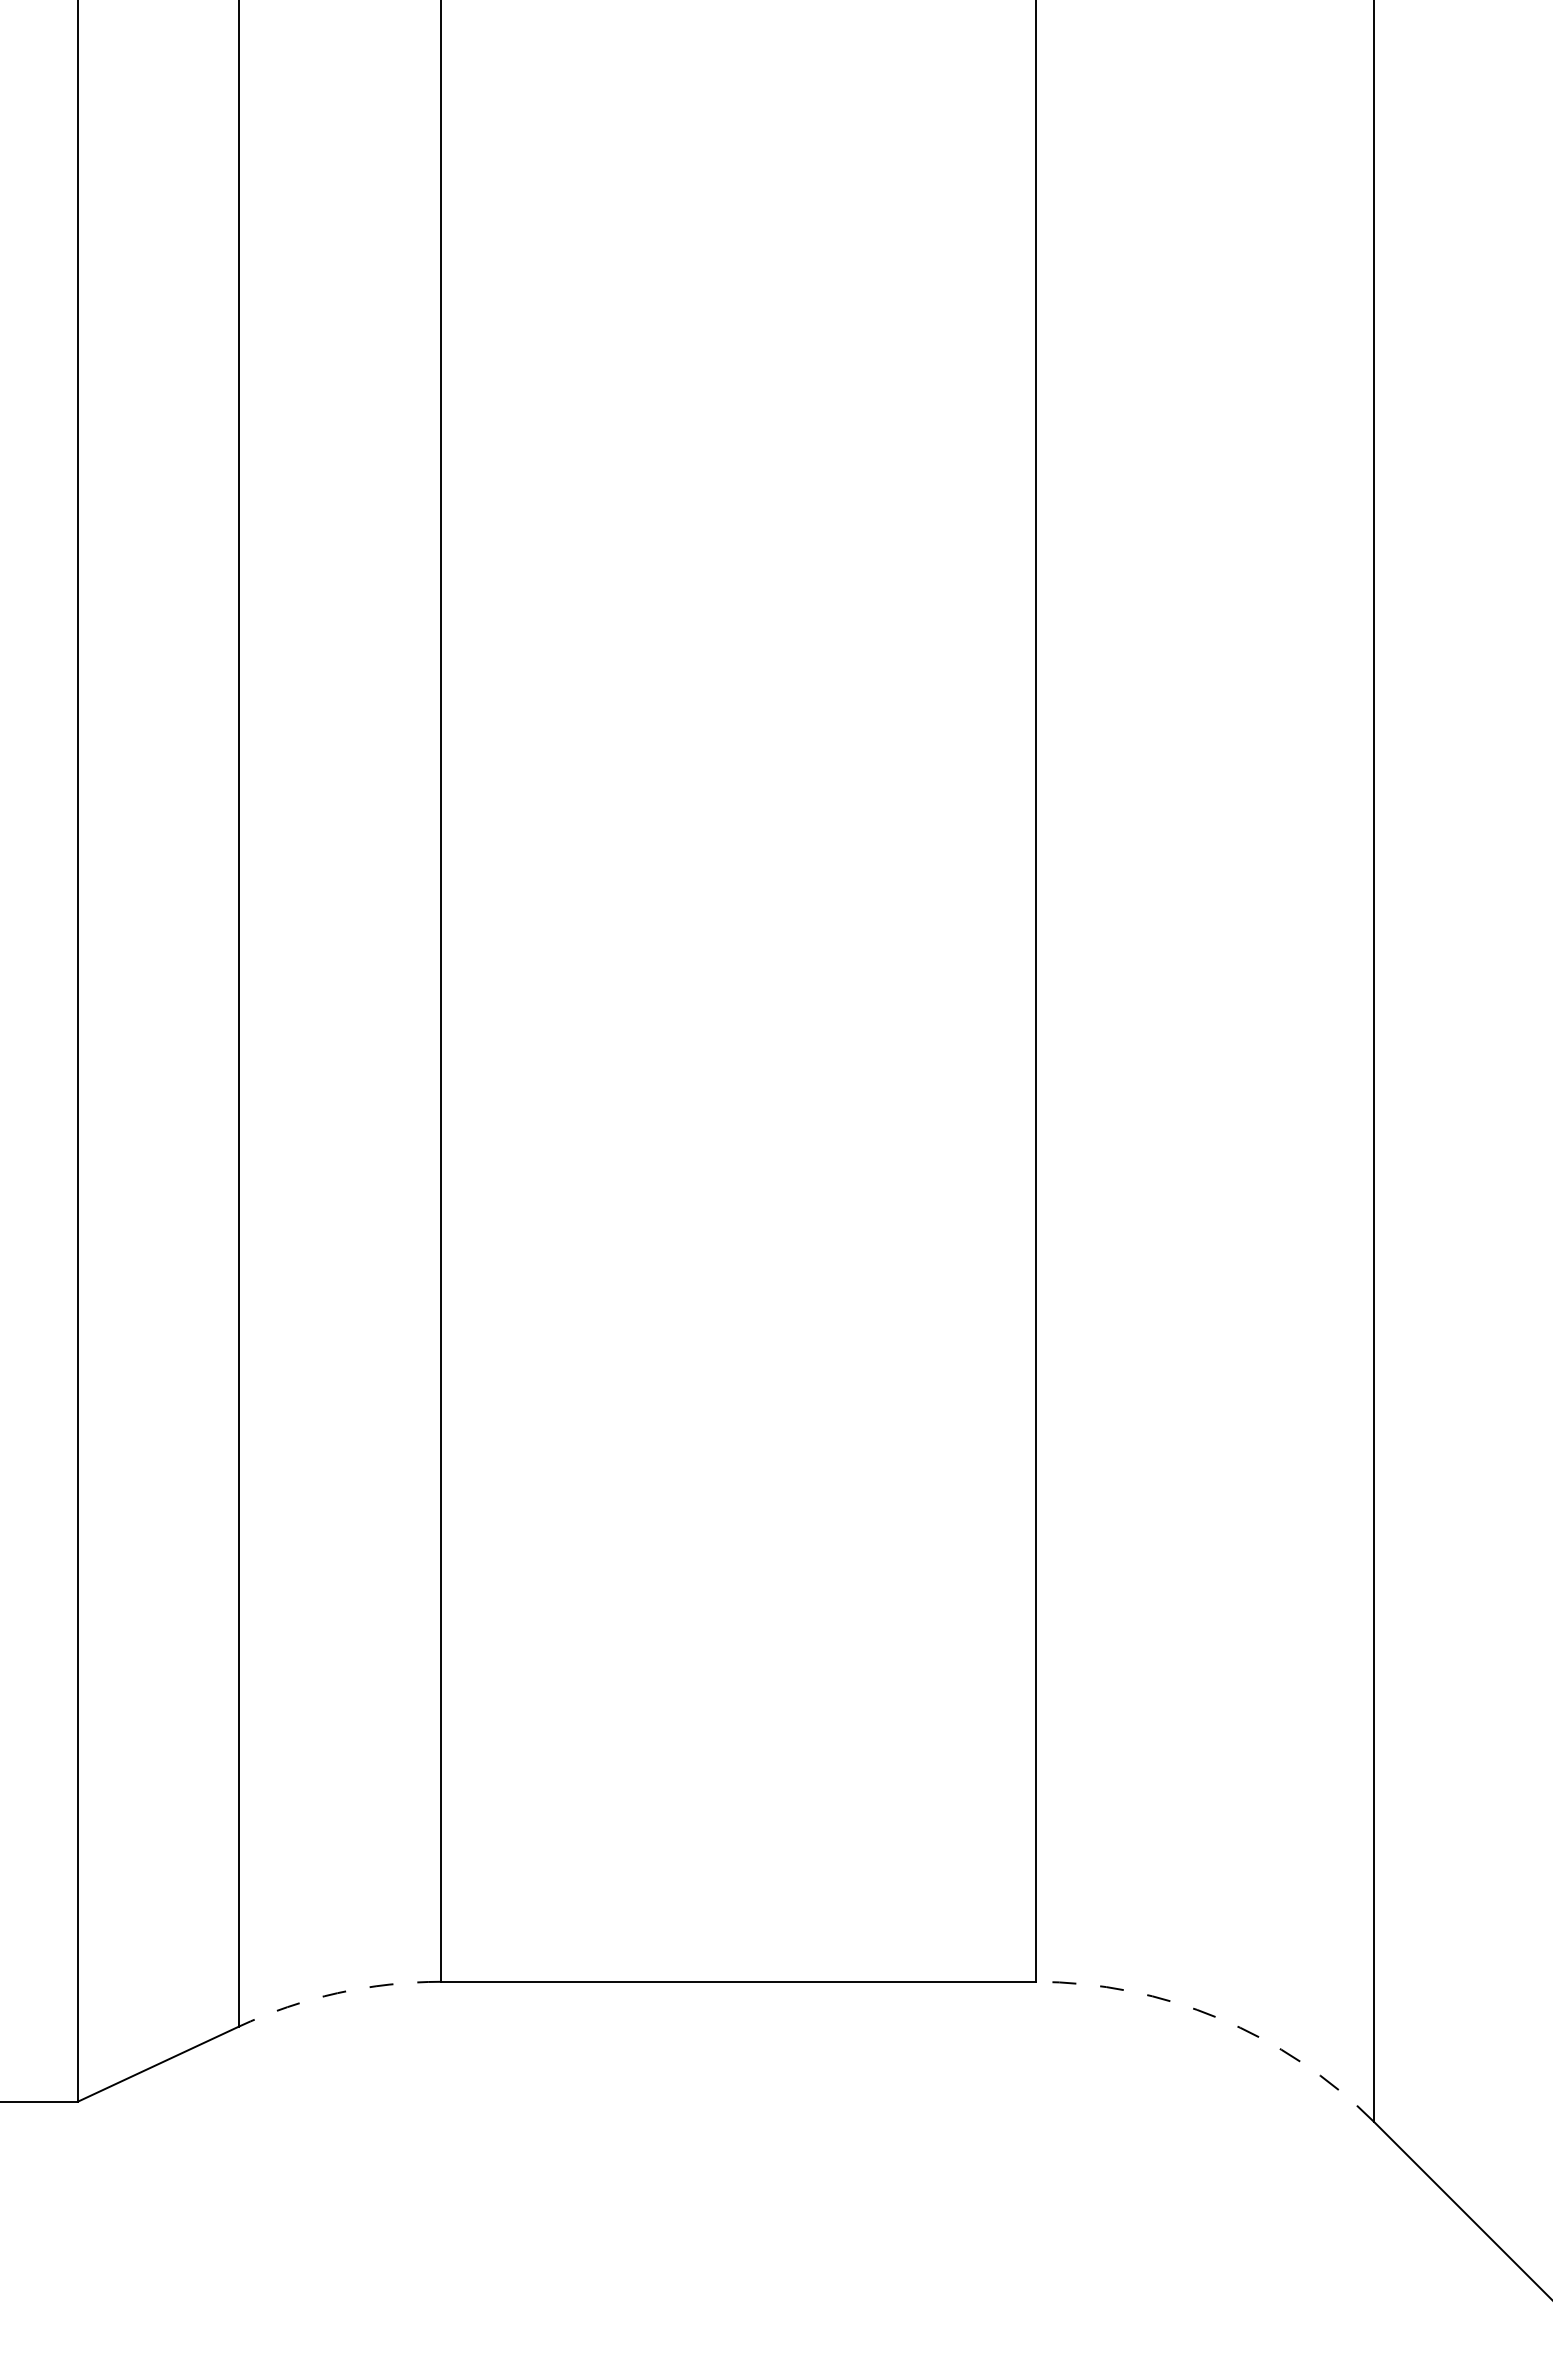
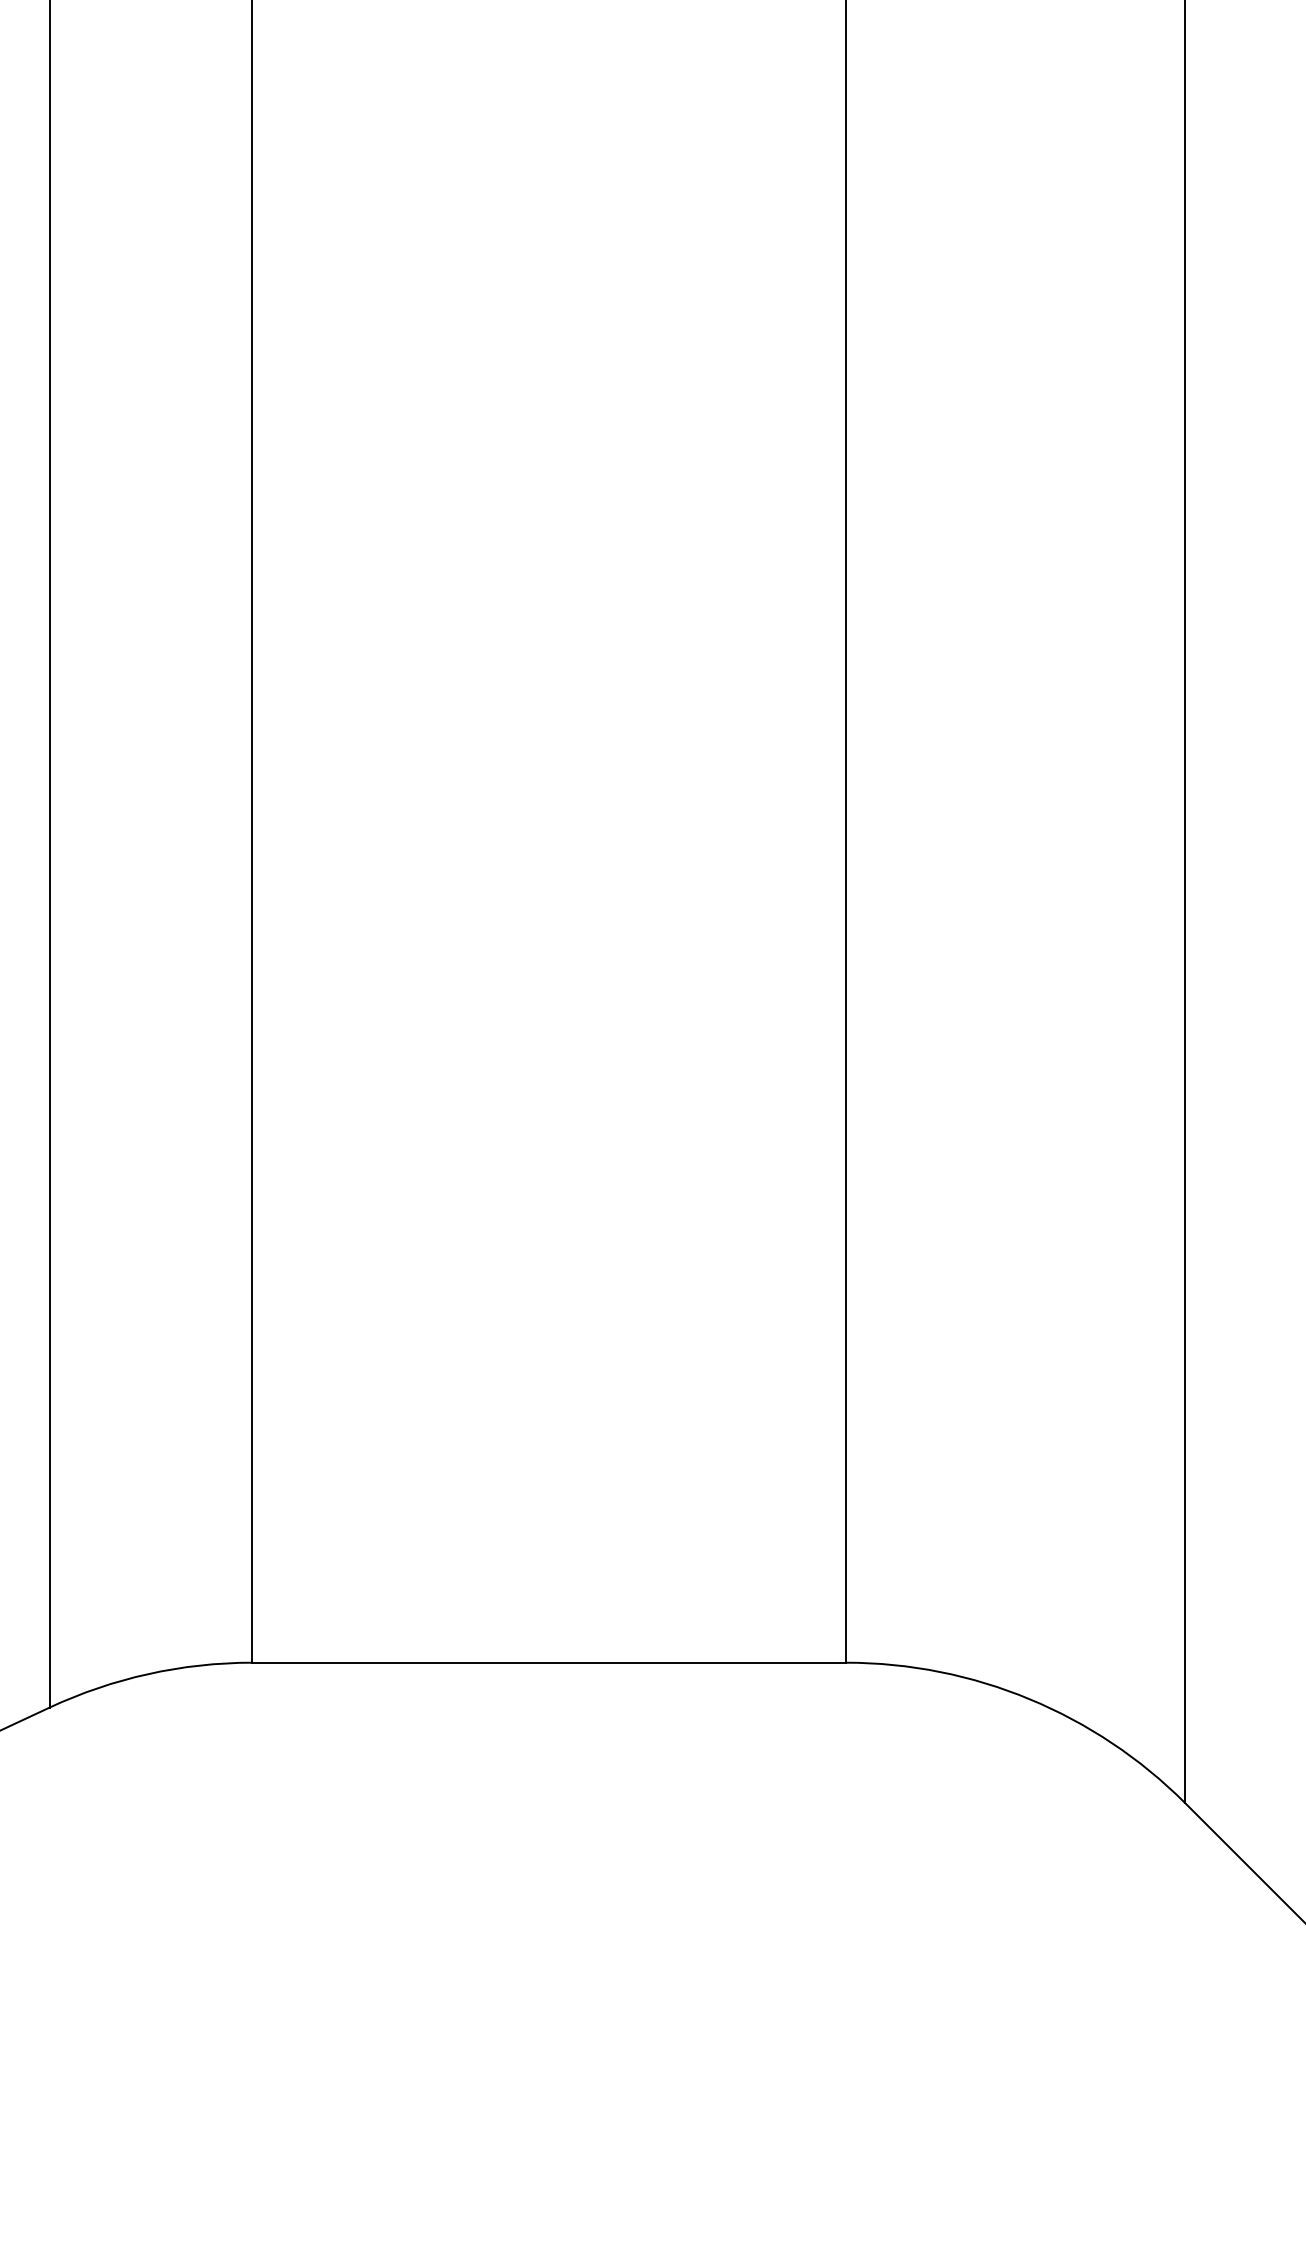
arc: (337, 1993) -> (148, 1674), dashed -> solid
arc: (1218, 2018) -> (1029, 1699), dashed -> solid

